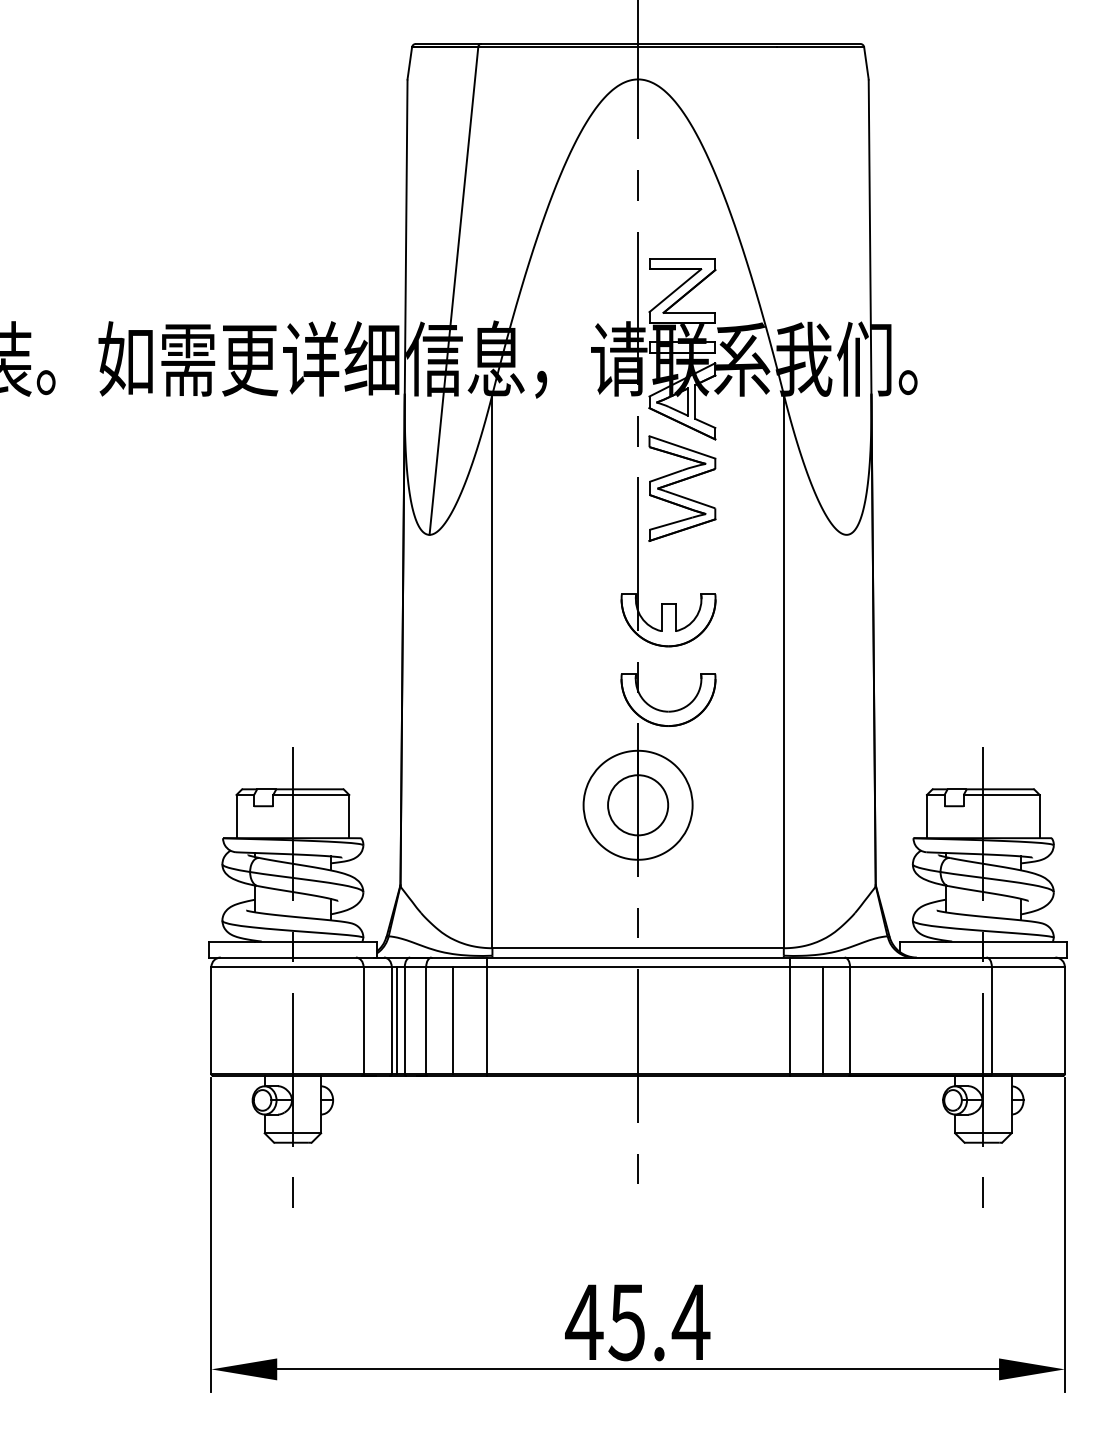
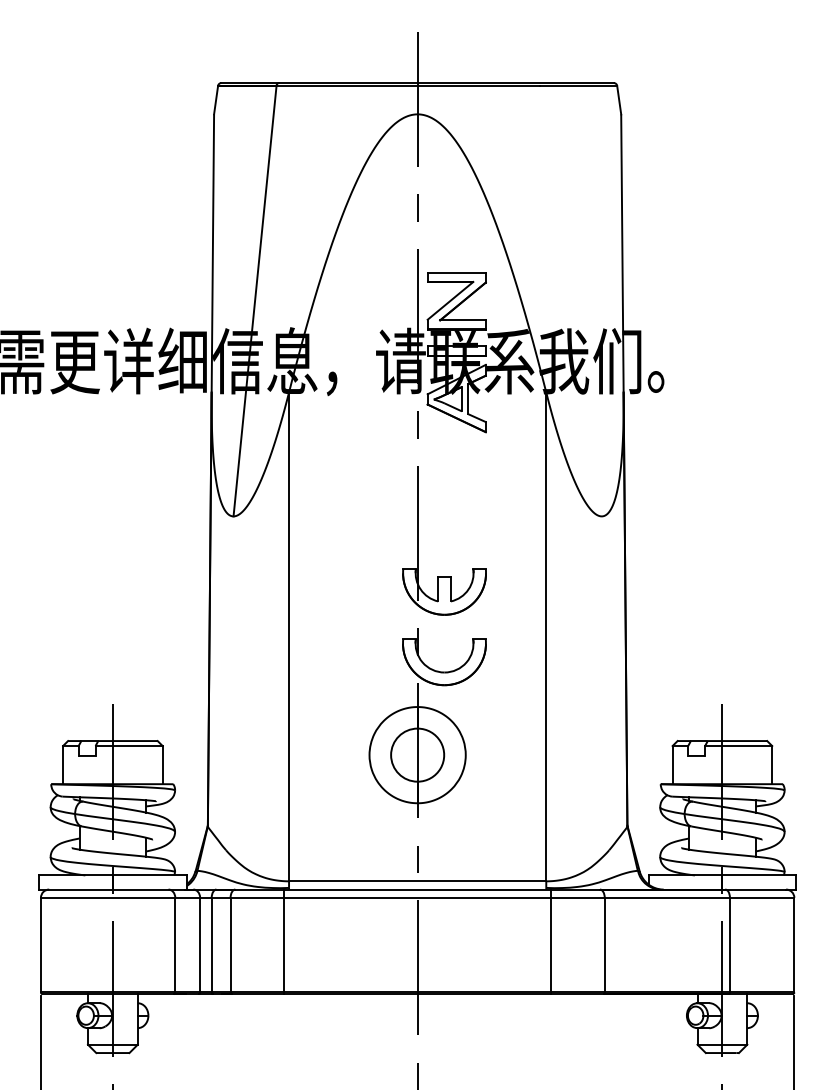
part: (679, 482) -> (454, 470), removed
line: (397, 1020) -> (205, 945), removed
line: (453, 1020) -> (254, 945), removed
line: (822, 1020) -> (580, 945), removed

